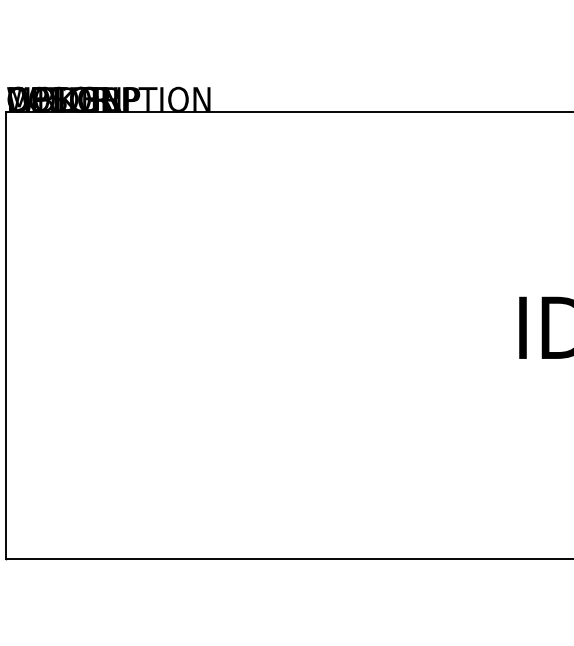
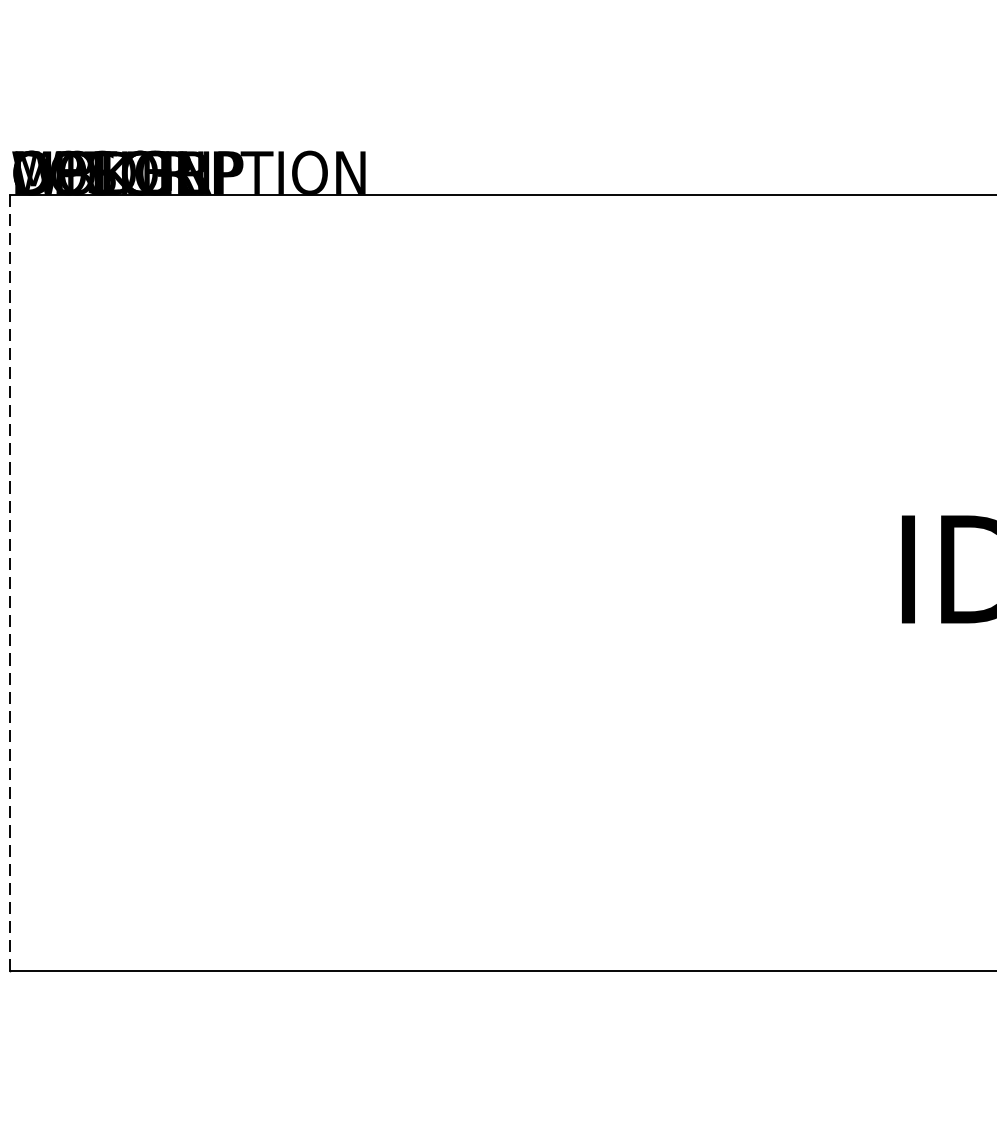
line: (5, 335) -> (9, 582), solid -> dashed

